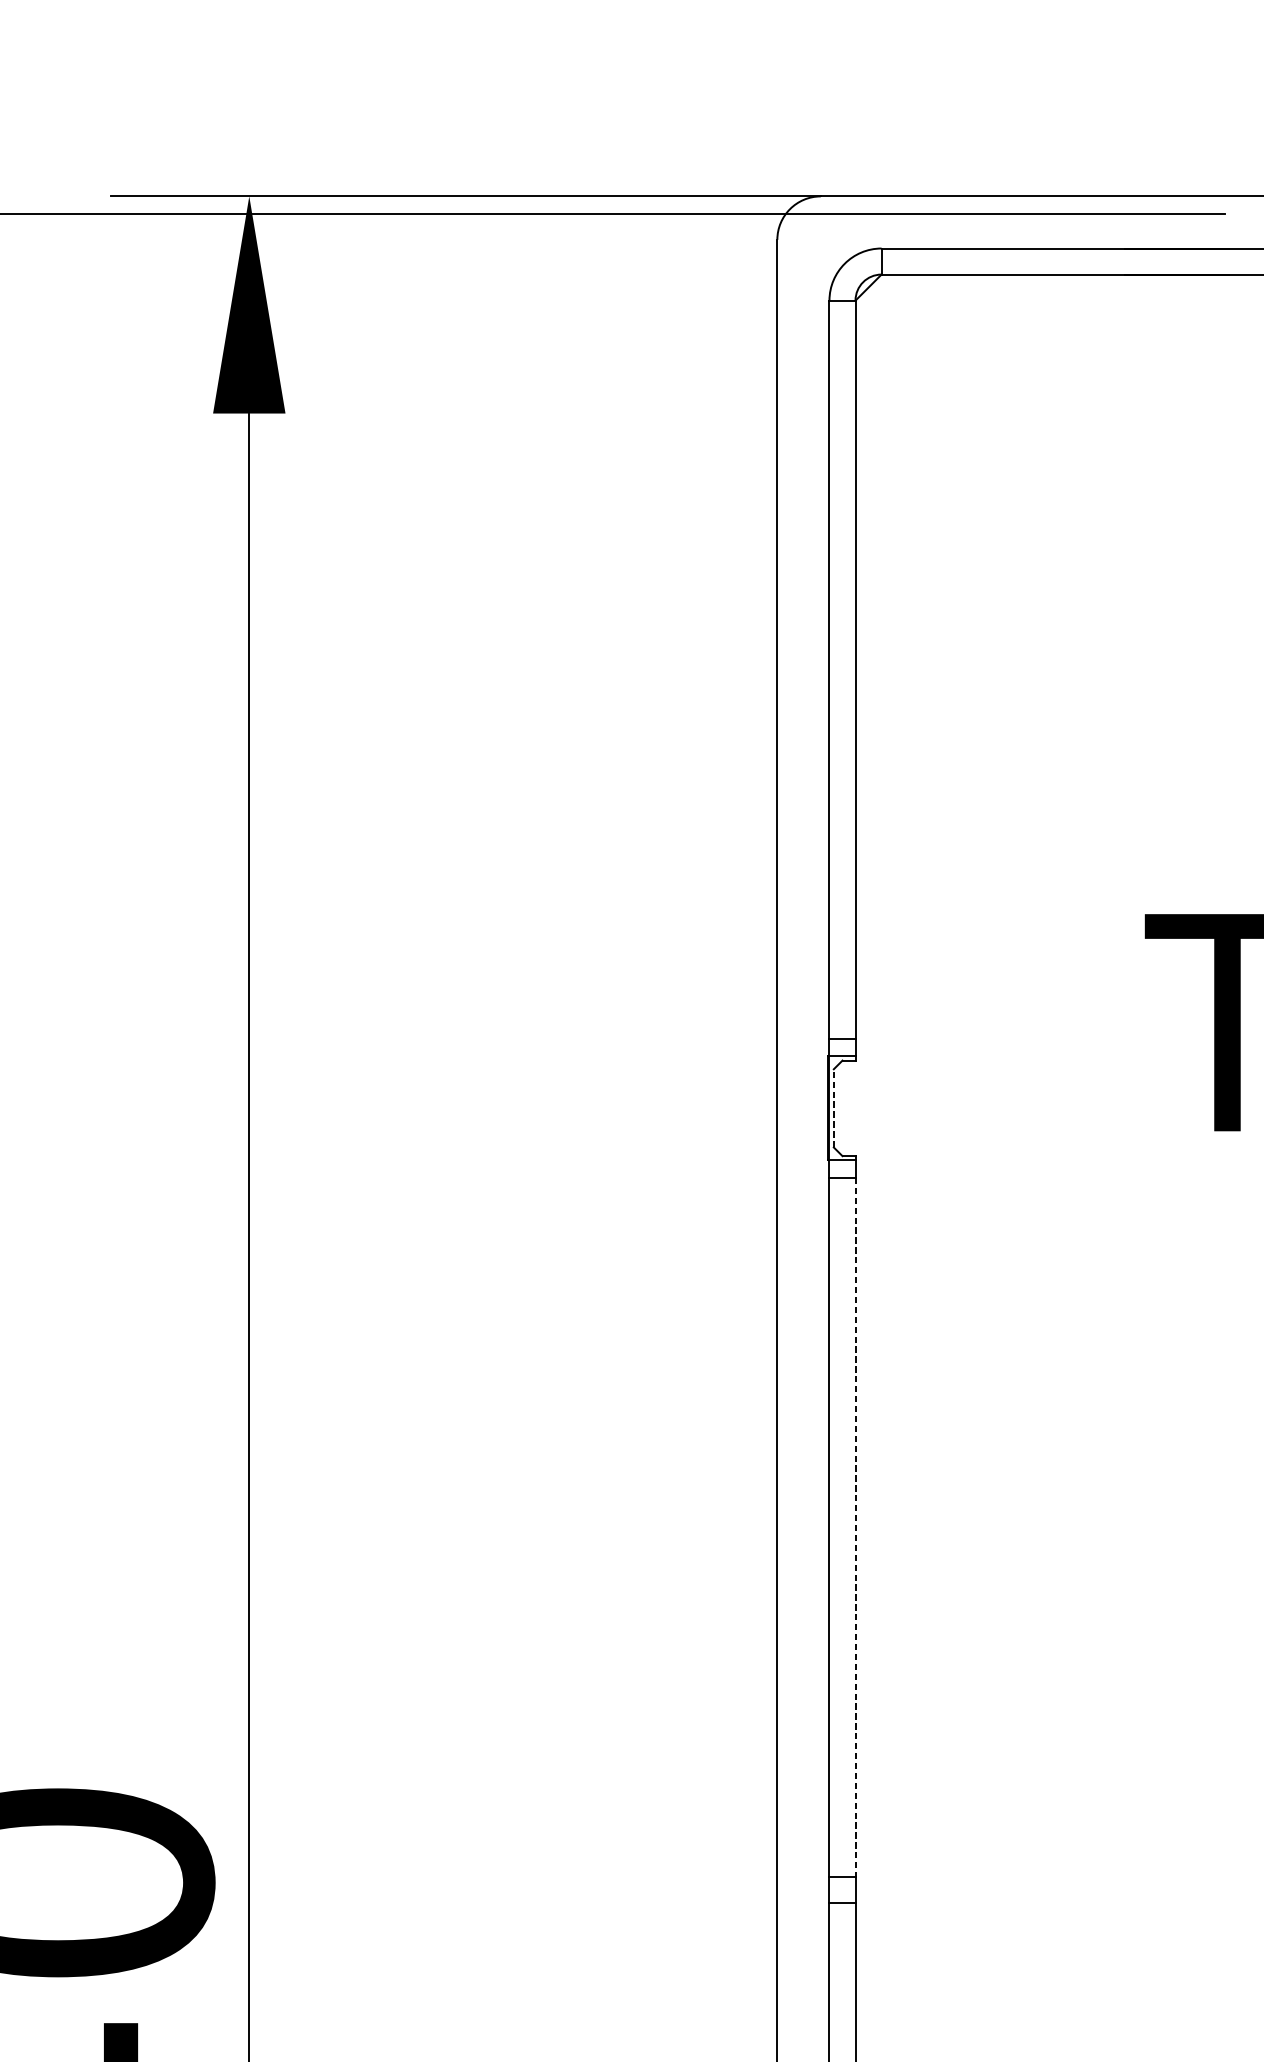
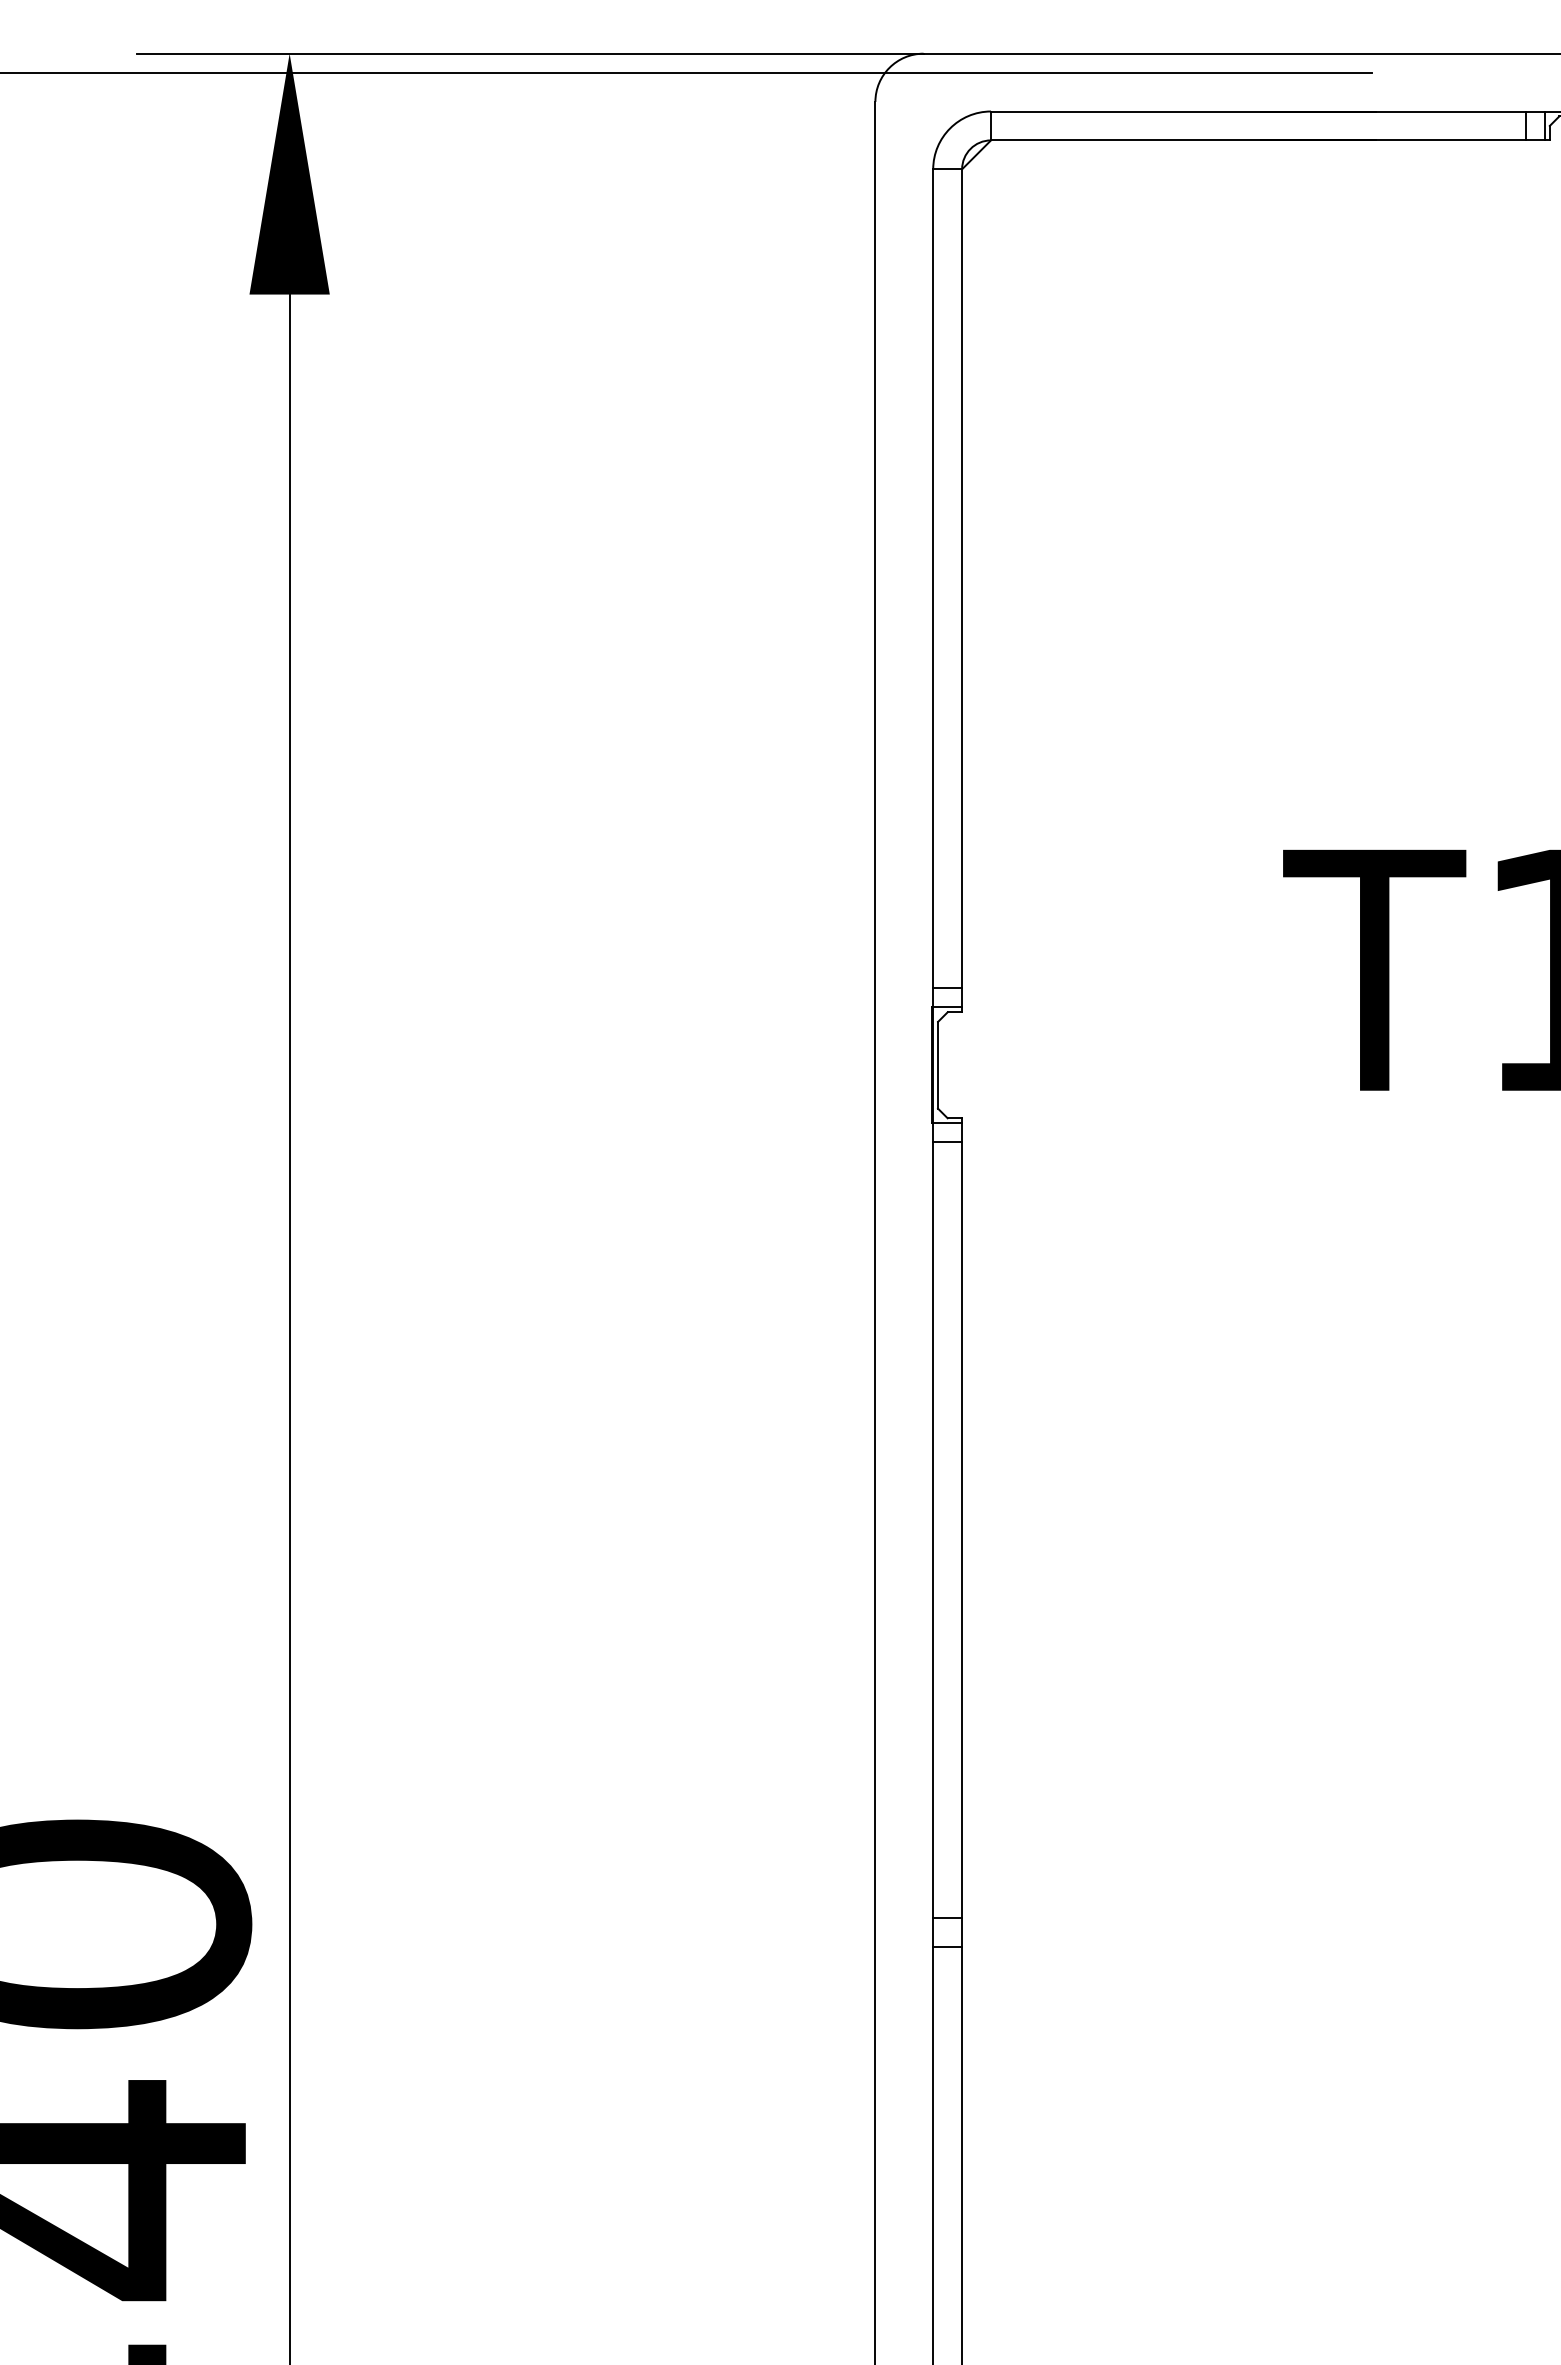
line: (834, 1107) -> (938, 1064), dashed -> solid
line: (855, 1527) -> (962, 1530), dashed -> solid

